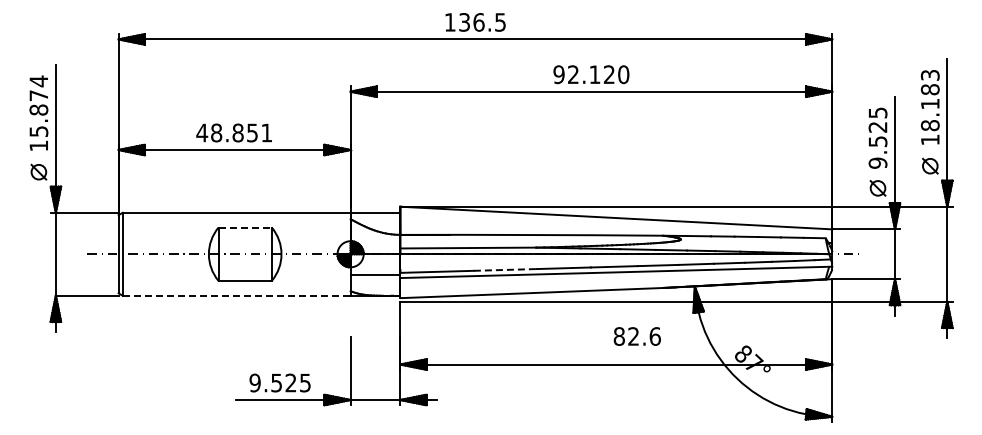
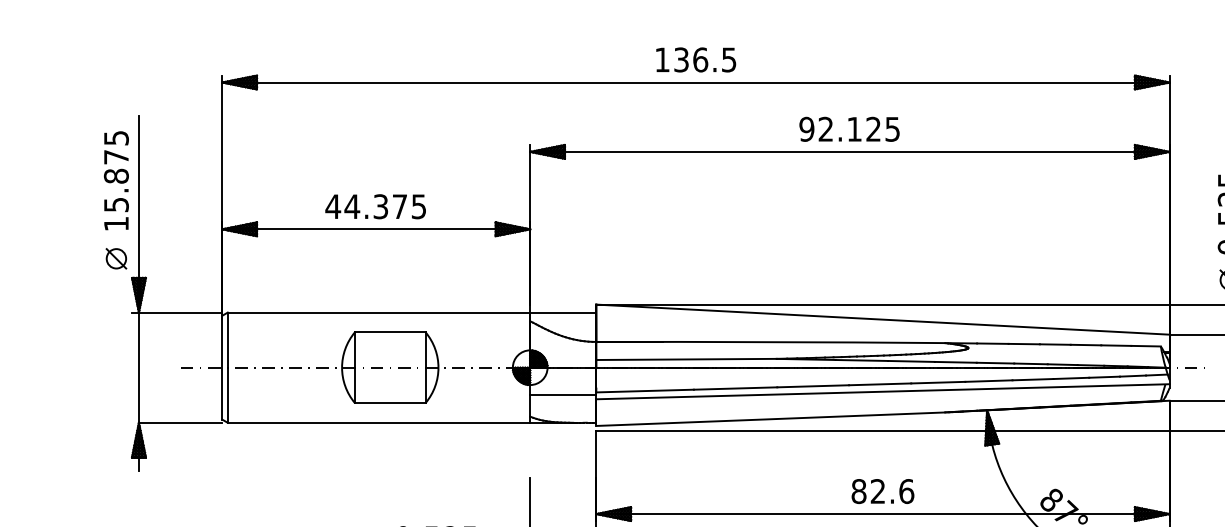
text: (623, 74) -> (892, 129), 92.120 -> 92.125
text: (38, 81) -> (115, 138), 15.874 -> 15.875
text: (241, 132) -> (385, 206), 48.851 -> 44.375
line: (245, 227) -> (390, 332), dashed -> solid
line: (505, 269) -> (735, 387), dashed -> solid
line: (236, 295) -> (378, 422), dashed -> solid
text: (636, 336) -> (881, 491), moved

